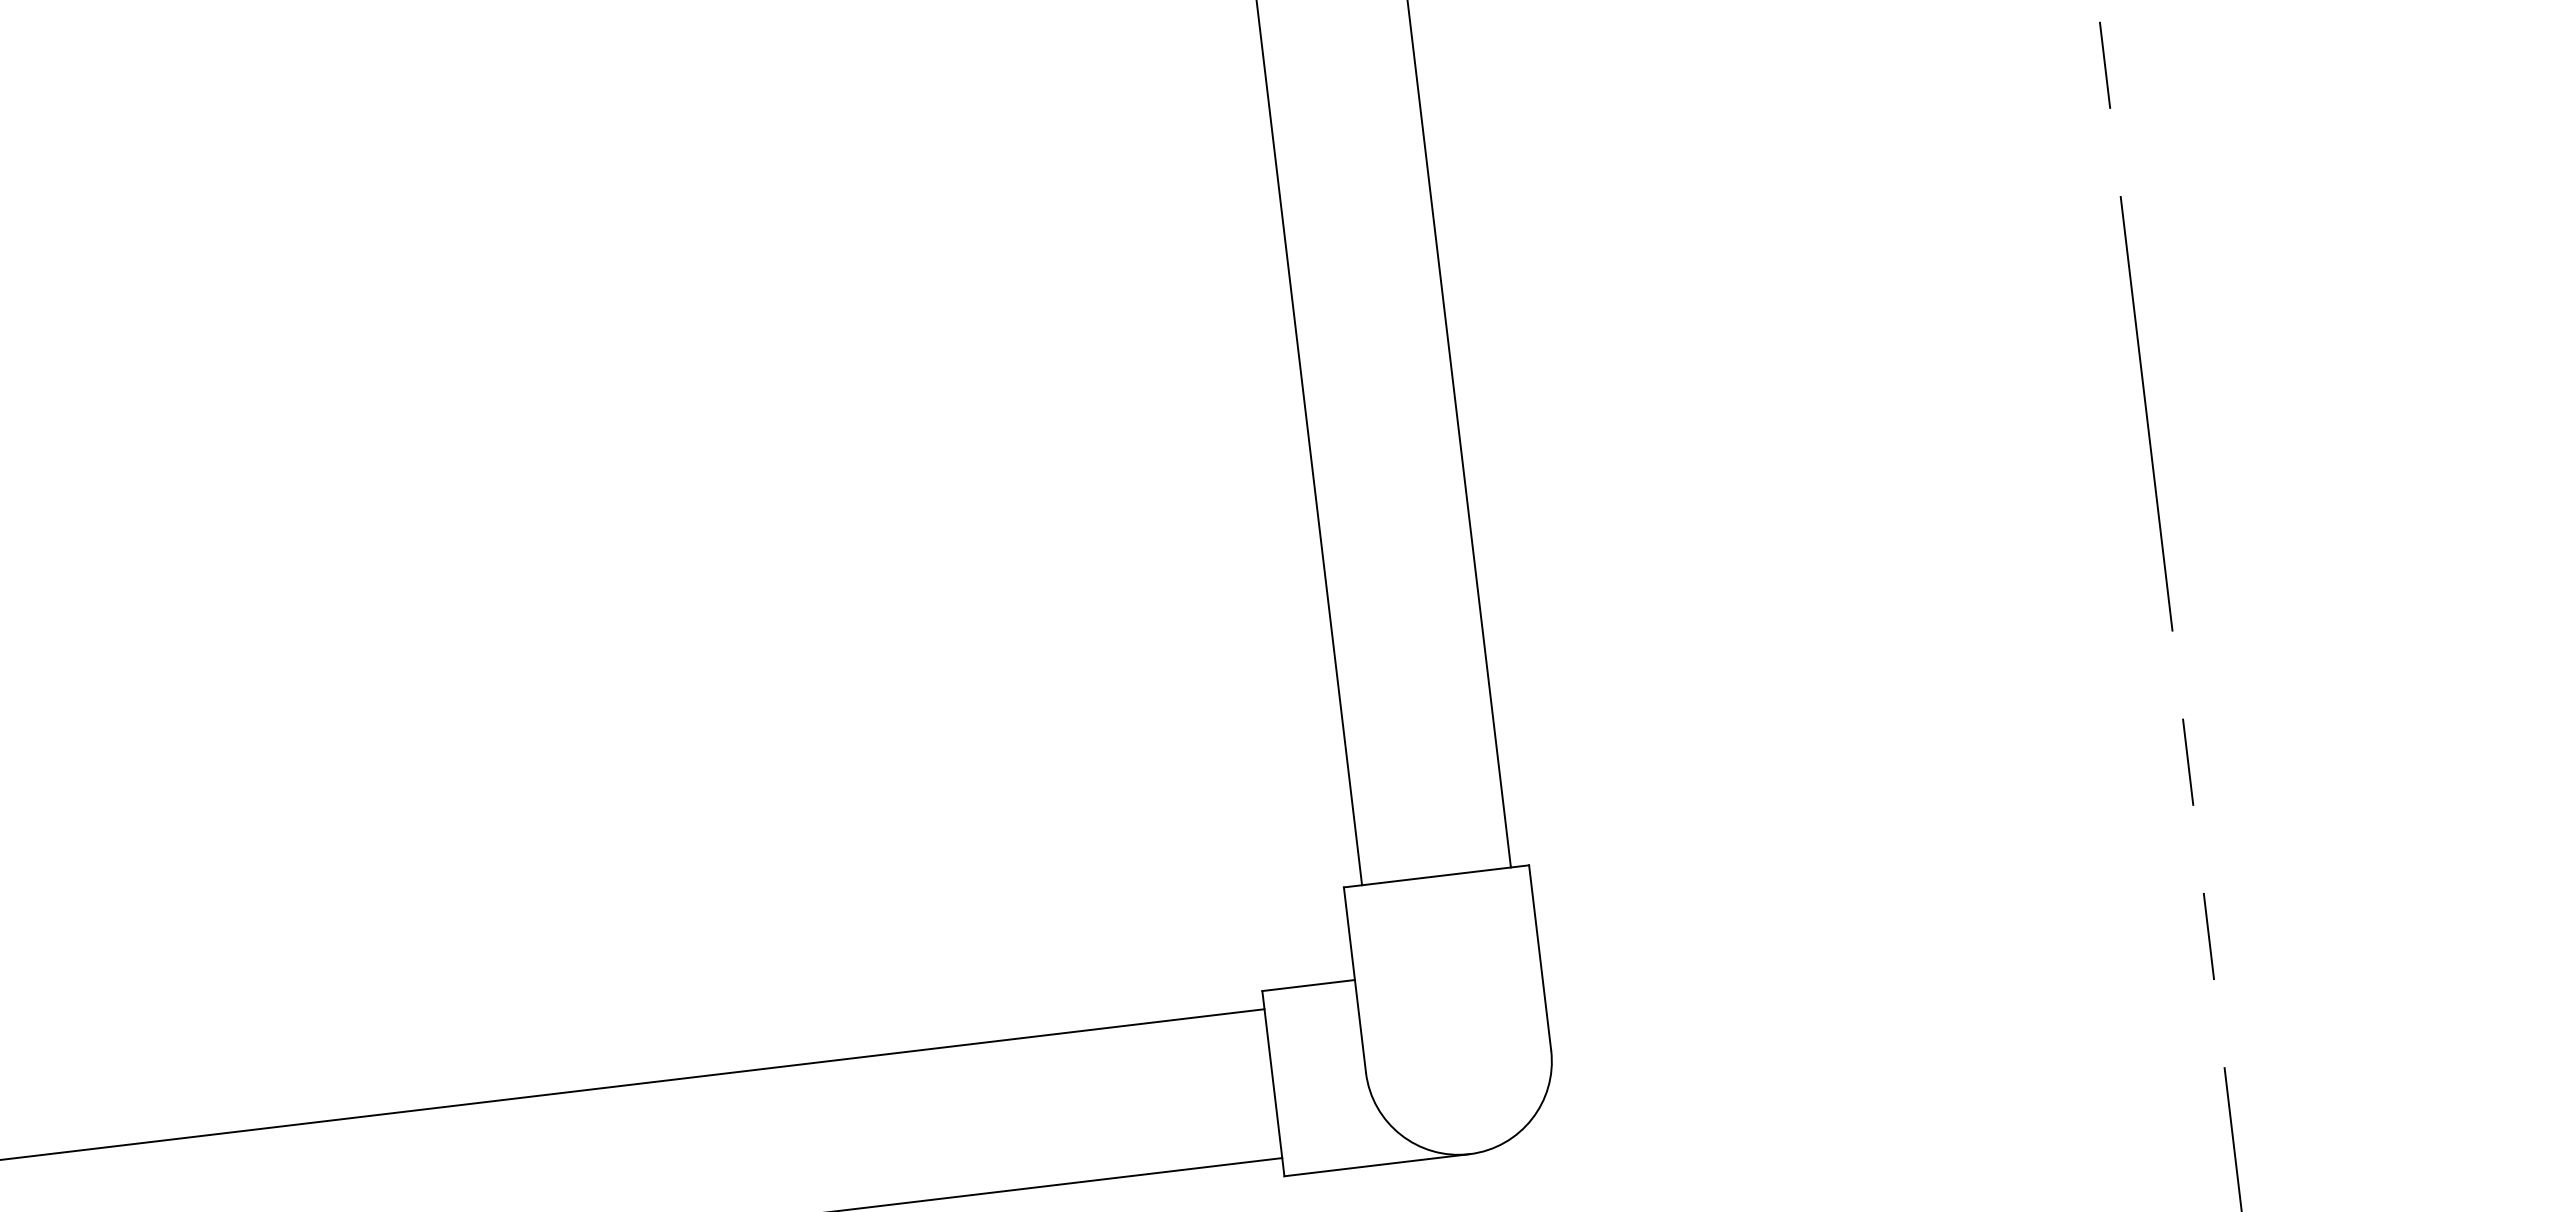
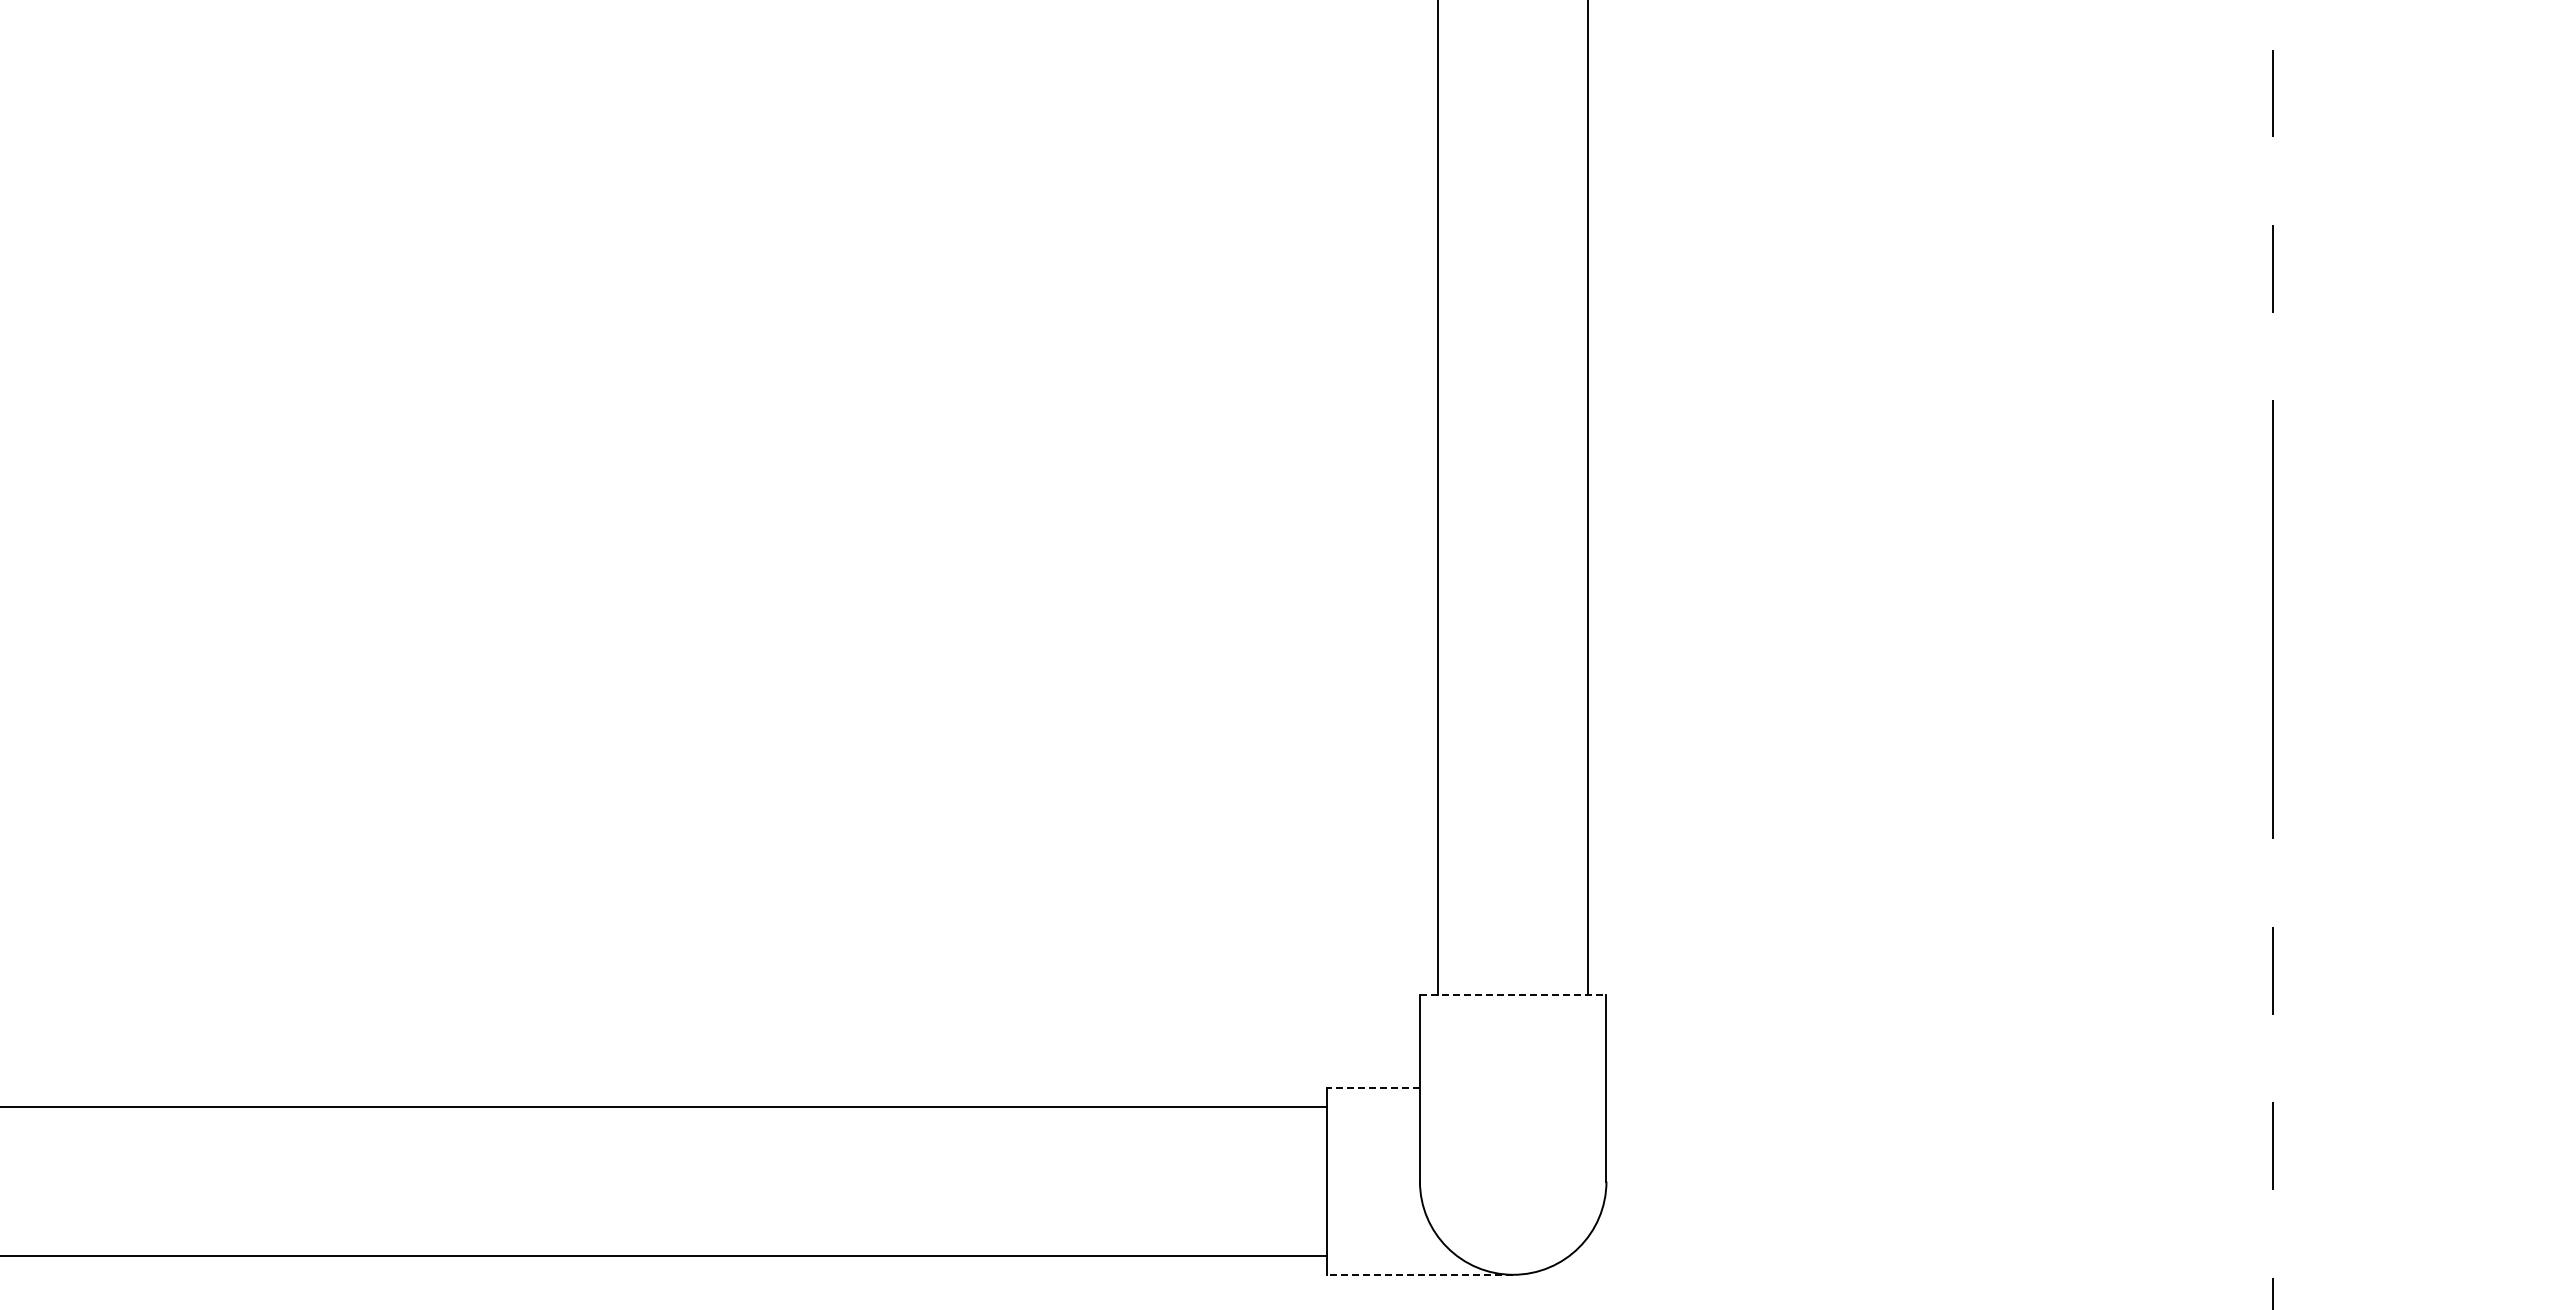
line: (1436, 876) -> (1513, 995), solid -> dashed
line: (1308, 985) -> (1373, 1088), solid -> dashed
line: (1376, 1164) -> (1419, 1274), solid -> dashed

